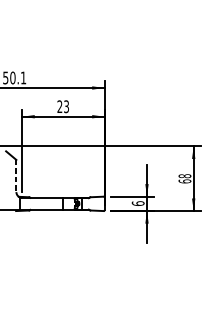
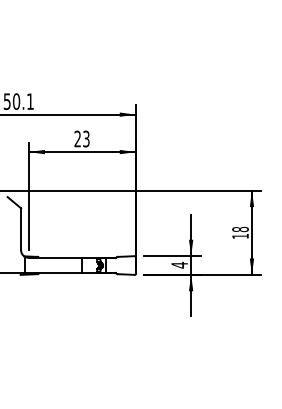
line: (16, 176) -> (21, 229), dashed -> solid
text: (184, 180) -> (240, 235), 68 -> 18
text: (138, 203) -> (179, 264), 6 -> 4

